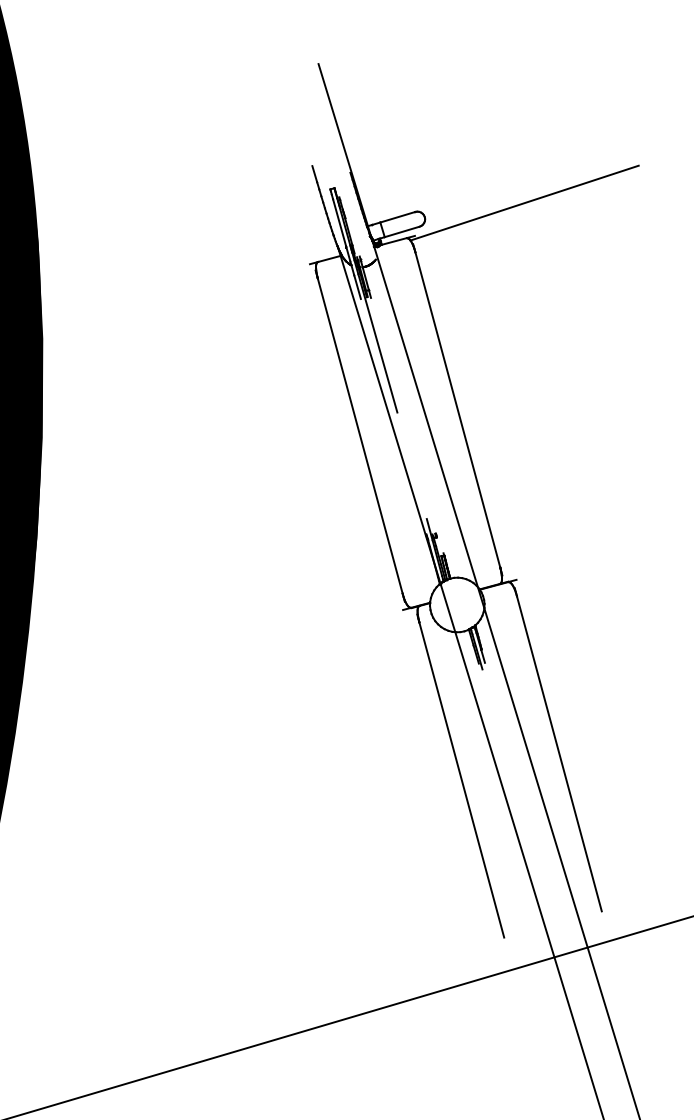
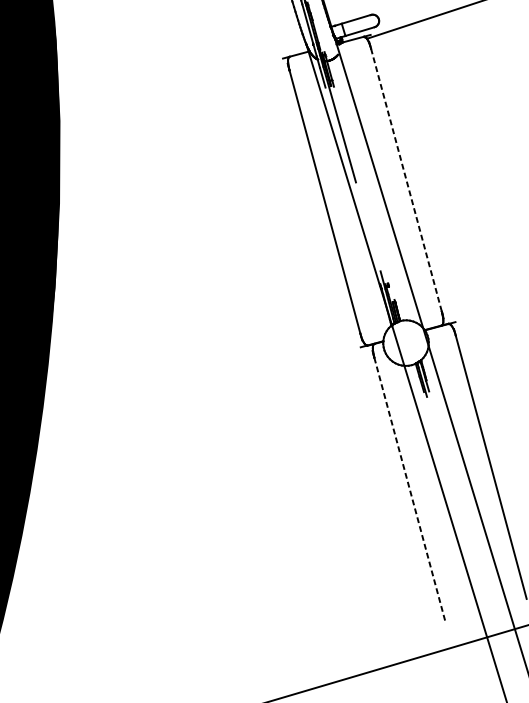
line: (457, 410) -> (406, 180), solid -> dashed
line: (461, 780) -> (409, 489), solid -> dashed

